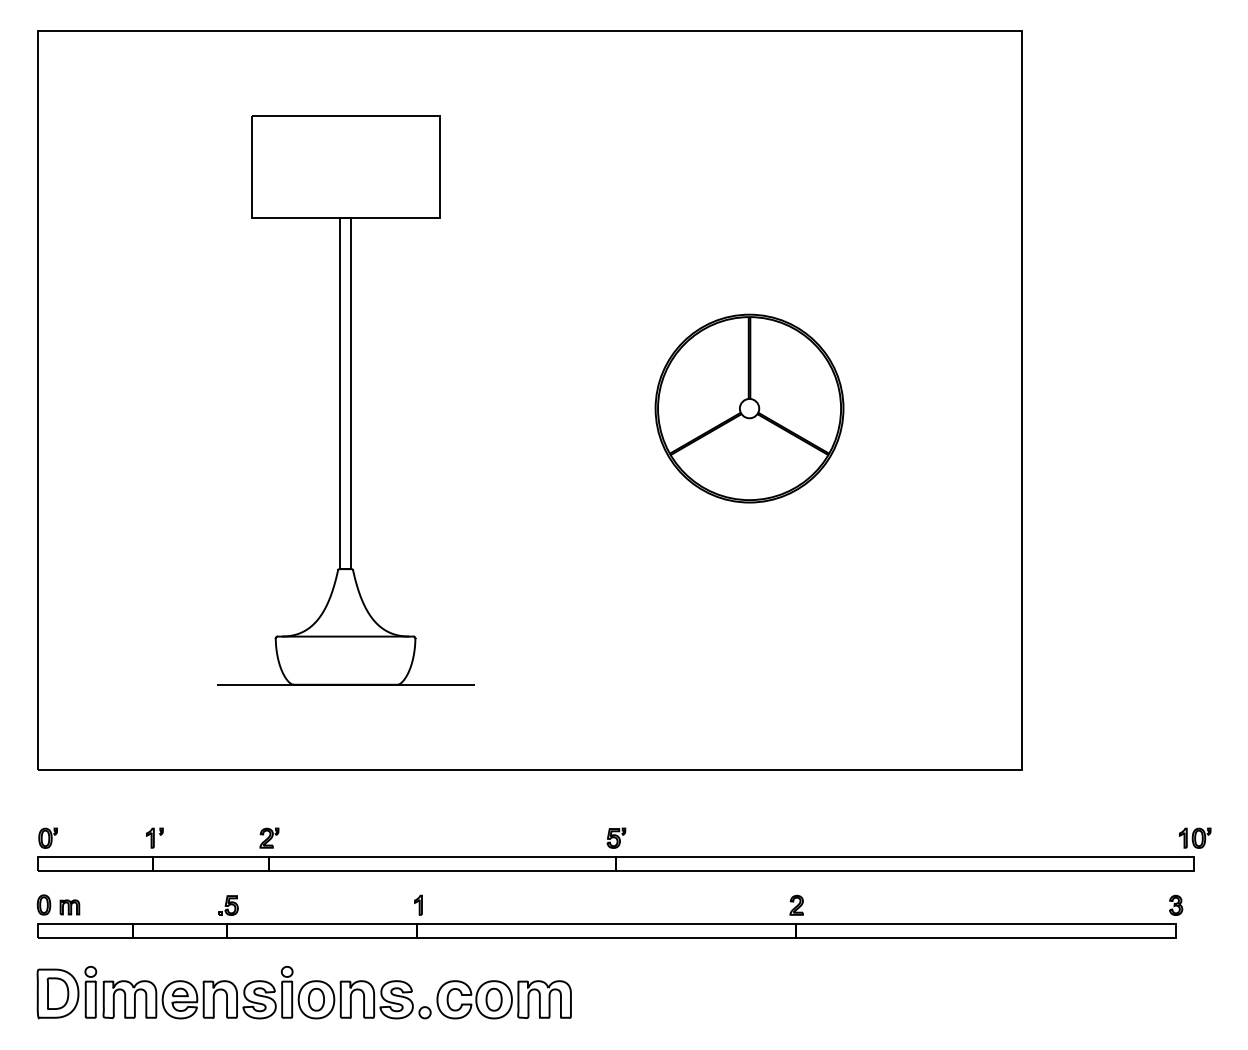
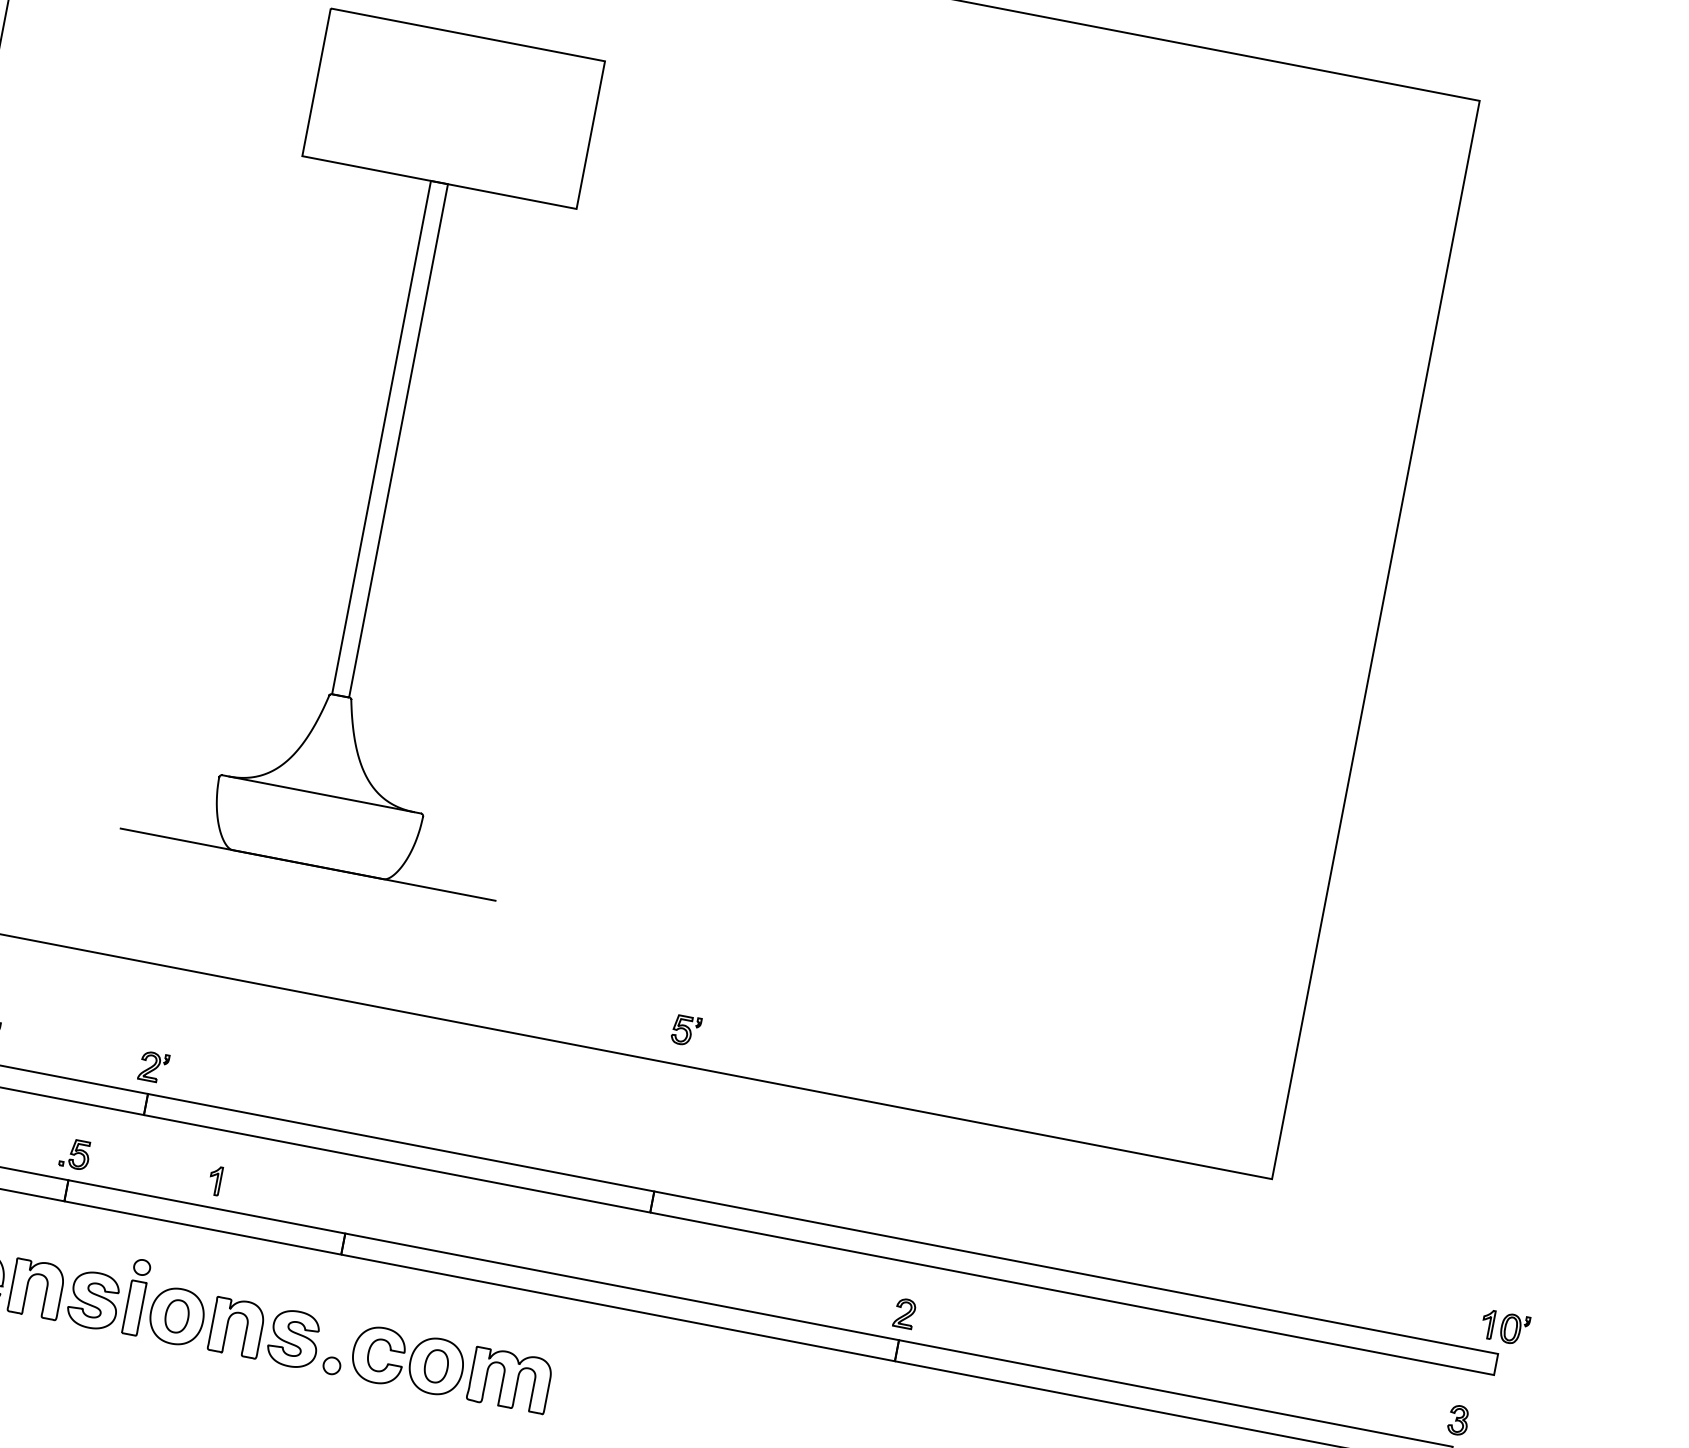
part: (749, 408) -> (975, 574), removed
part: (616, 837) -> (686, 1029), moved
part: (418, 904) -> (215, 1179), moved

